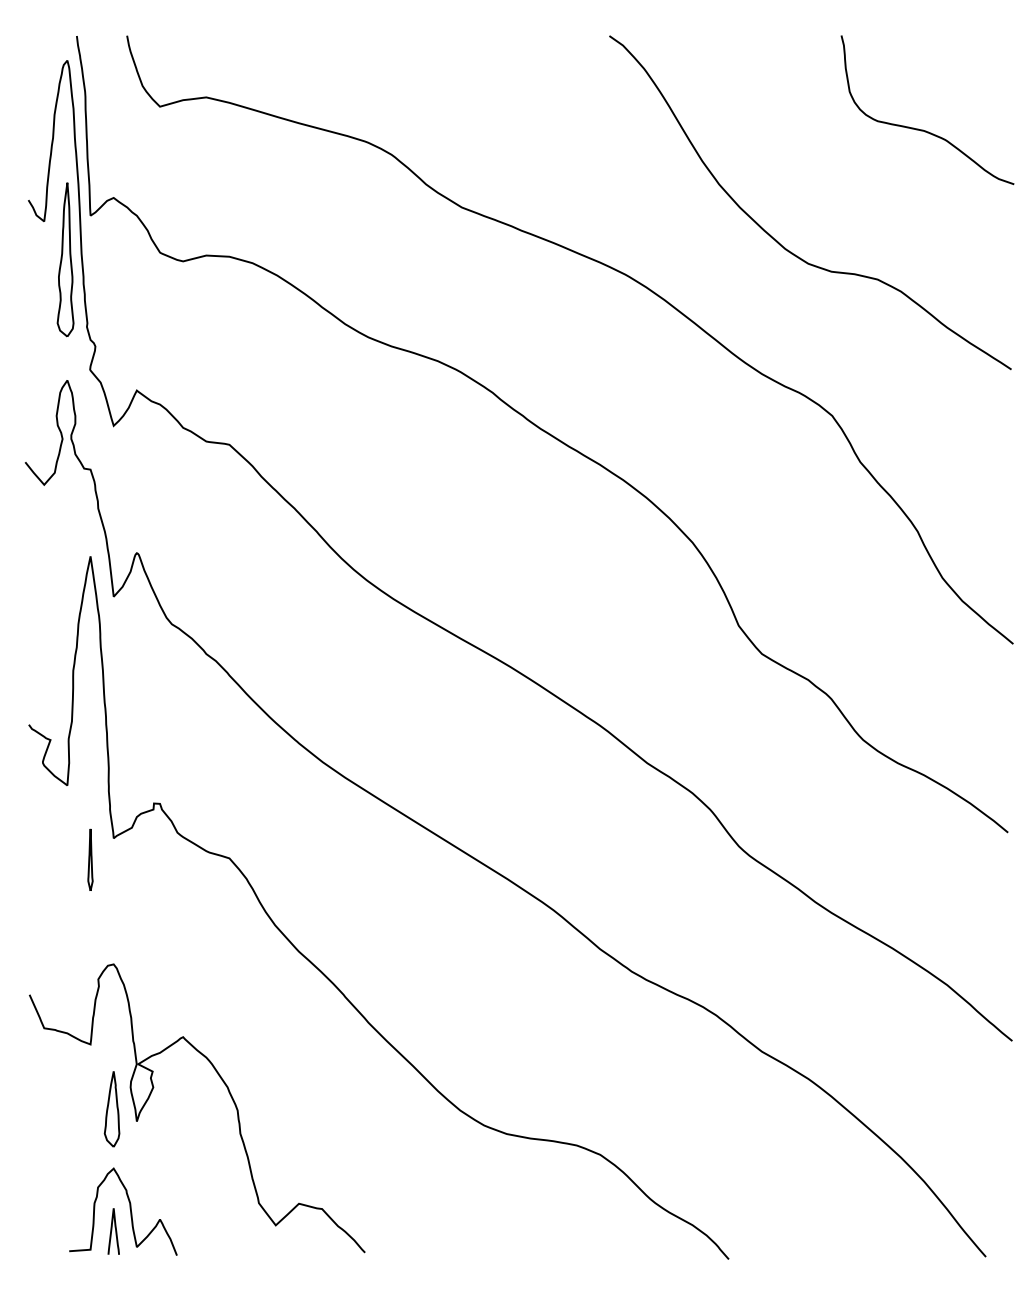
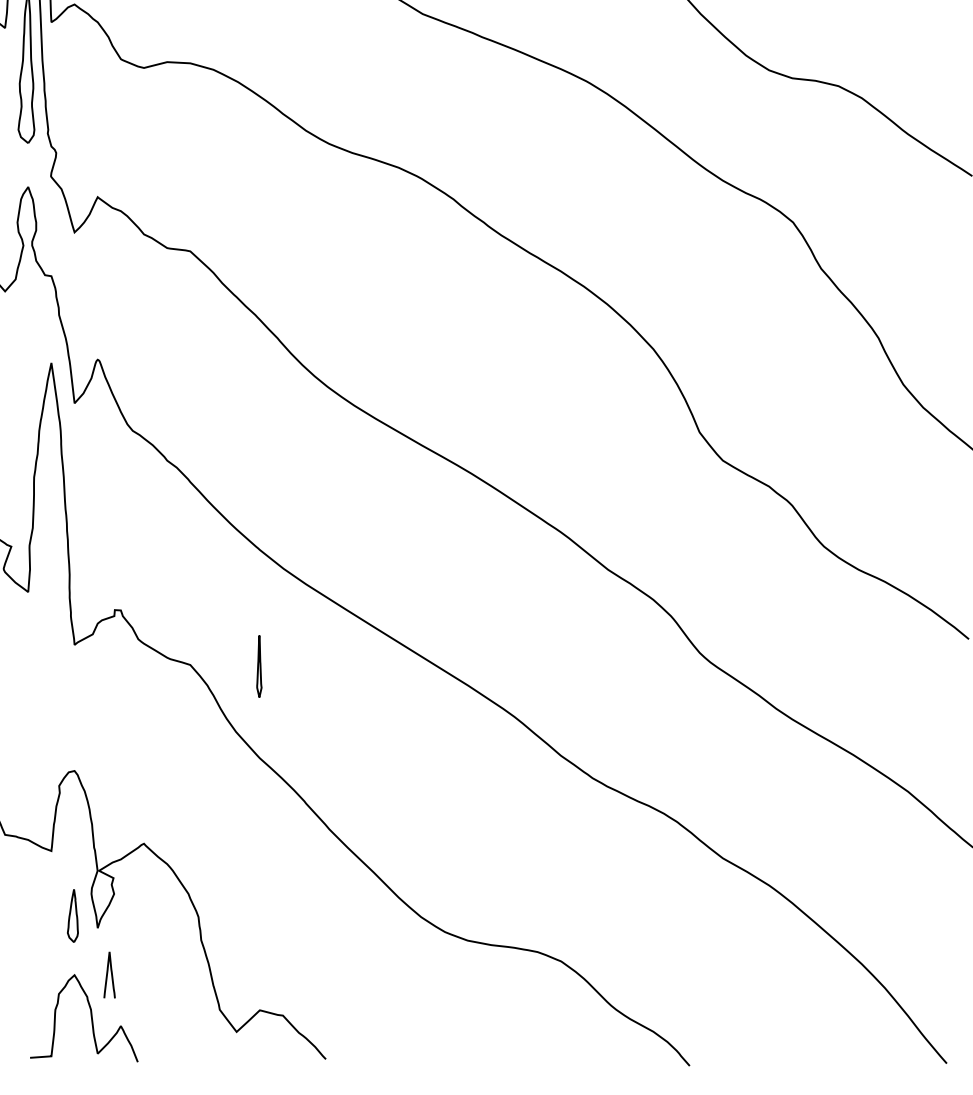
part: (90, 859) -> (259, 666), moved
part: (111, 1109) -> (72, 916), size x0.7
curve: (112, 1230) -> (108, 974), moved

